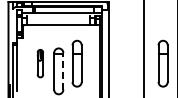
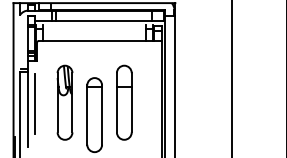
part: (40, 63) -> (65, 102), size x1.67
part: (162, 63) -> (262, 102), removed
line: (22, 64) -> (36, 104), added
line: (63, 70) -> (102, 113), dashed -> solid

